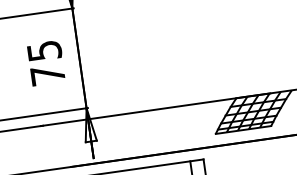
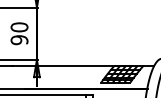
text: (46, 62) -> (19, 33), 75 -> 90

